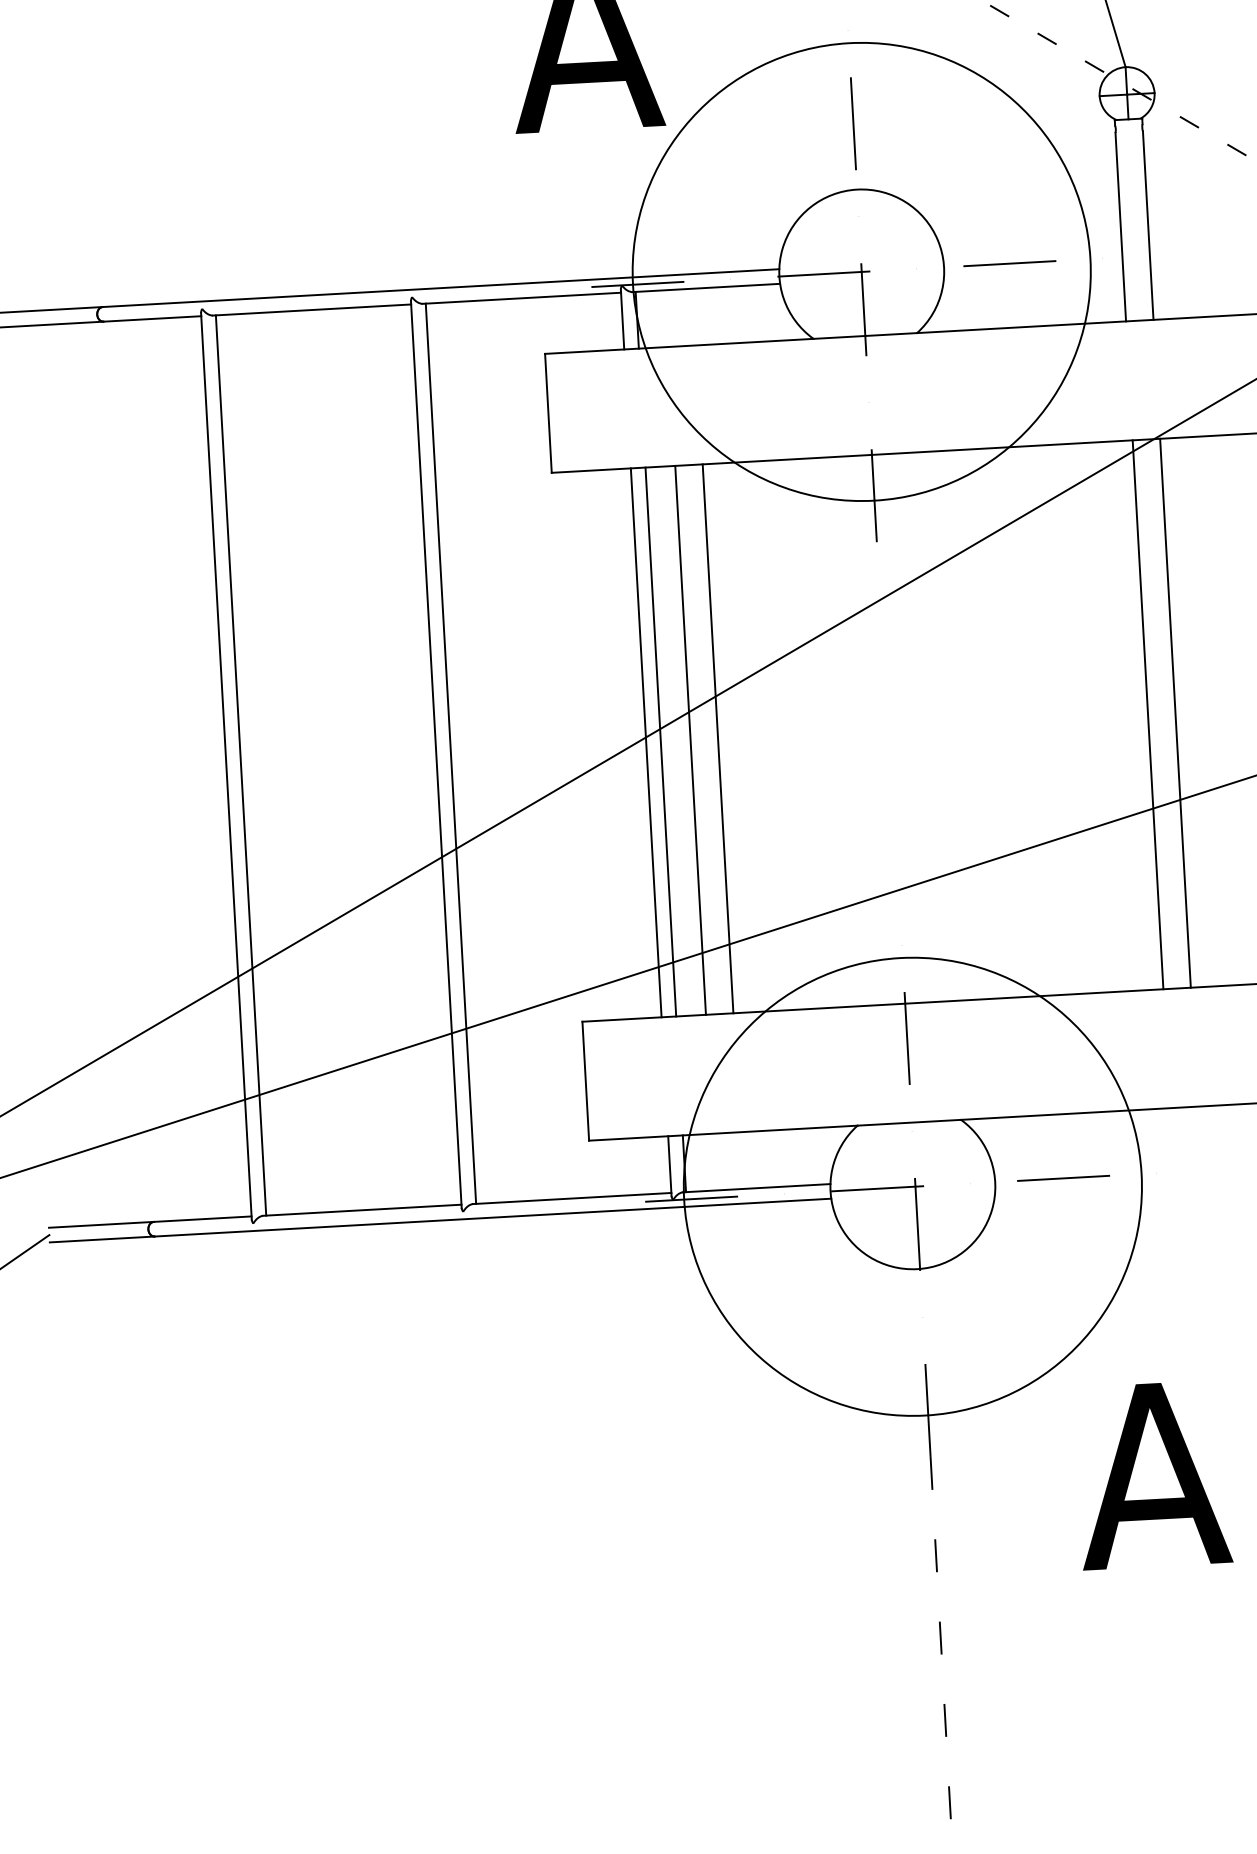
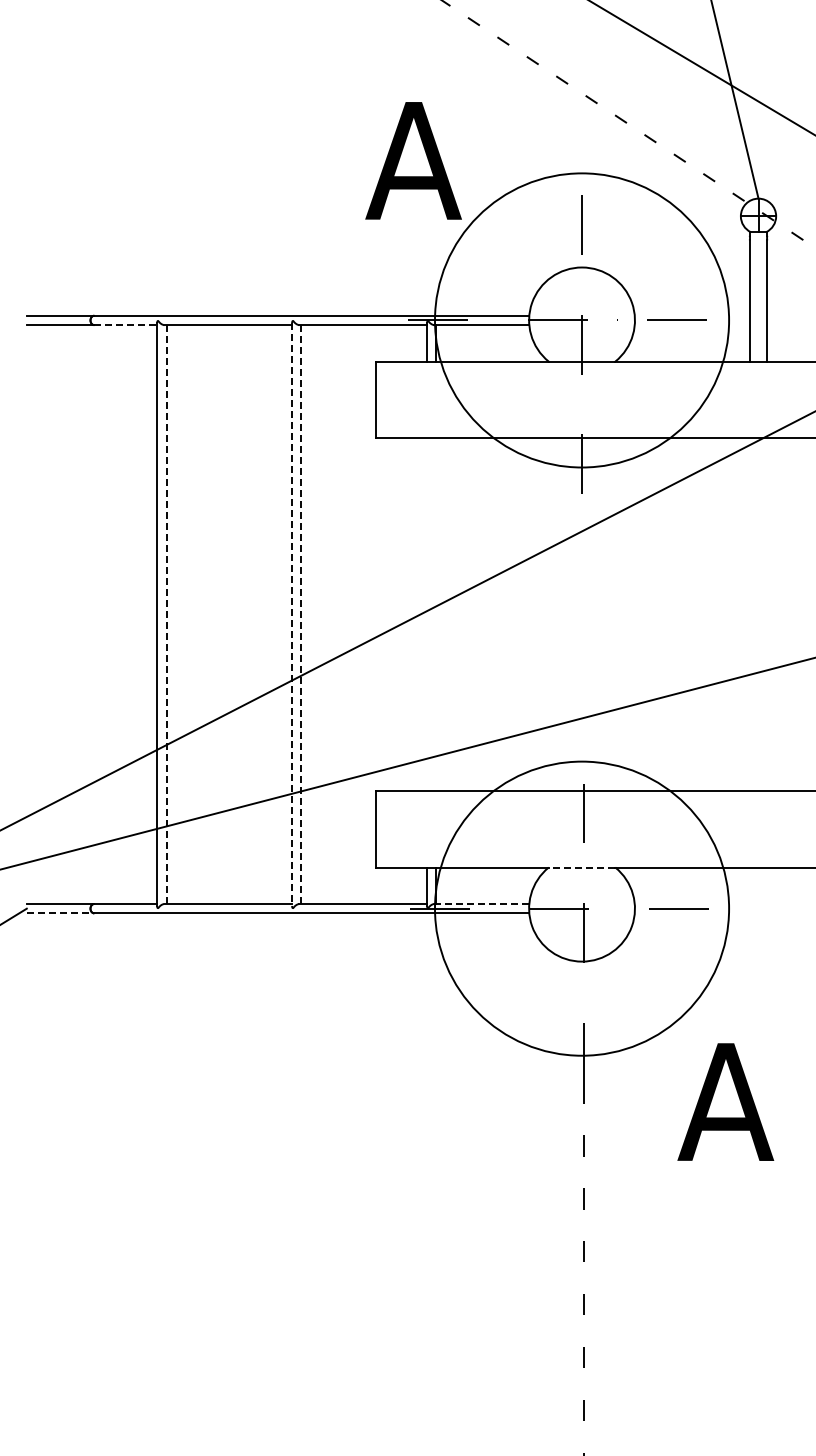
line: (153, 319) -> (126, 325), solid -> dashed
line: (1175, 713) -> (767, 614), removed
line: (1147, 714) -> (749, 614), removed
line: (718, 738) -> (473, 614), removed
line: (690, 740) -> (455, 614), removed
line: (660, 741) -> (436, 614), removed
line: (646, 742) -> (427, 614), removed
line: (450, 753) -> (301, 614), solid -> dashed
line: (437, 756) -> (292, 615), solid -> dashed
line: (241, 765) -> (166, 614), solid -> dashed
line: (908, 1122) -> (581, 867), solid -> dashed
line: (756, 1187) -> (481, 903), solid -> dashed
line: (102, 1239) -> (60, 913), solid -> dashed

